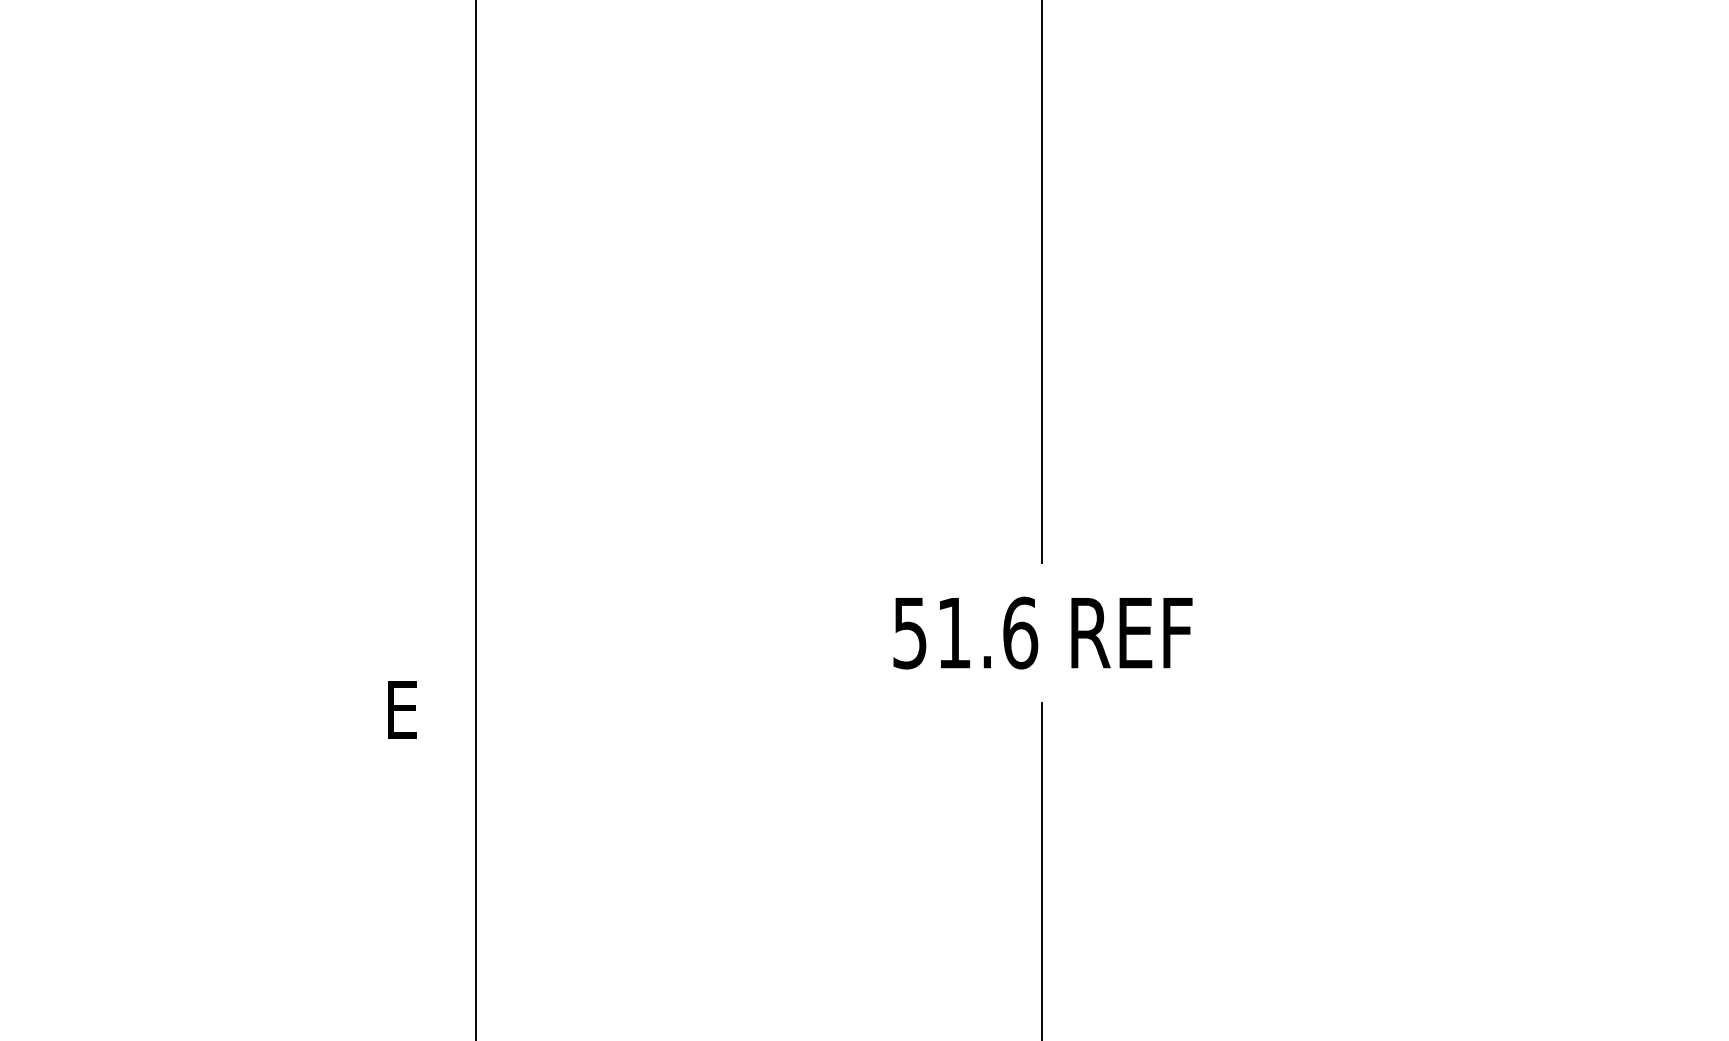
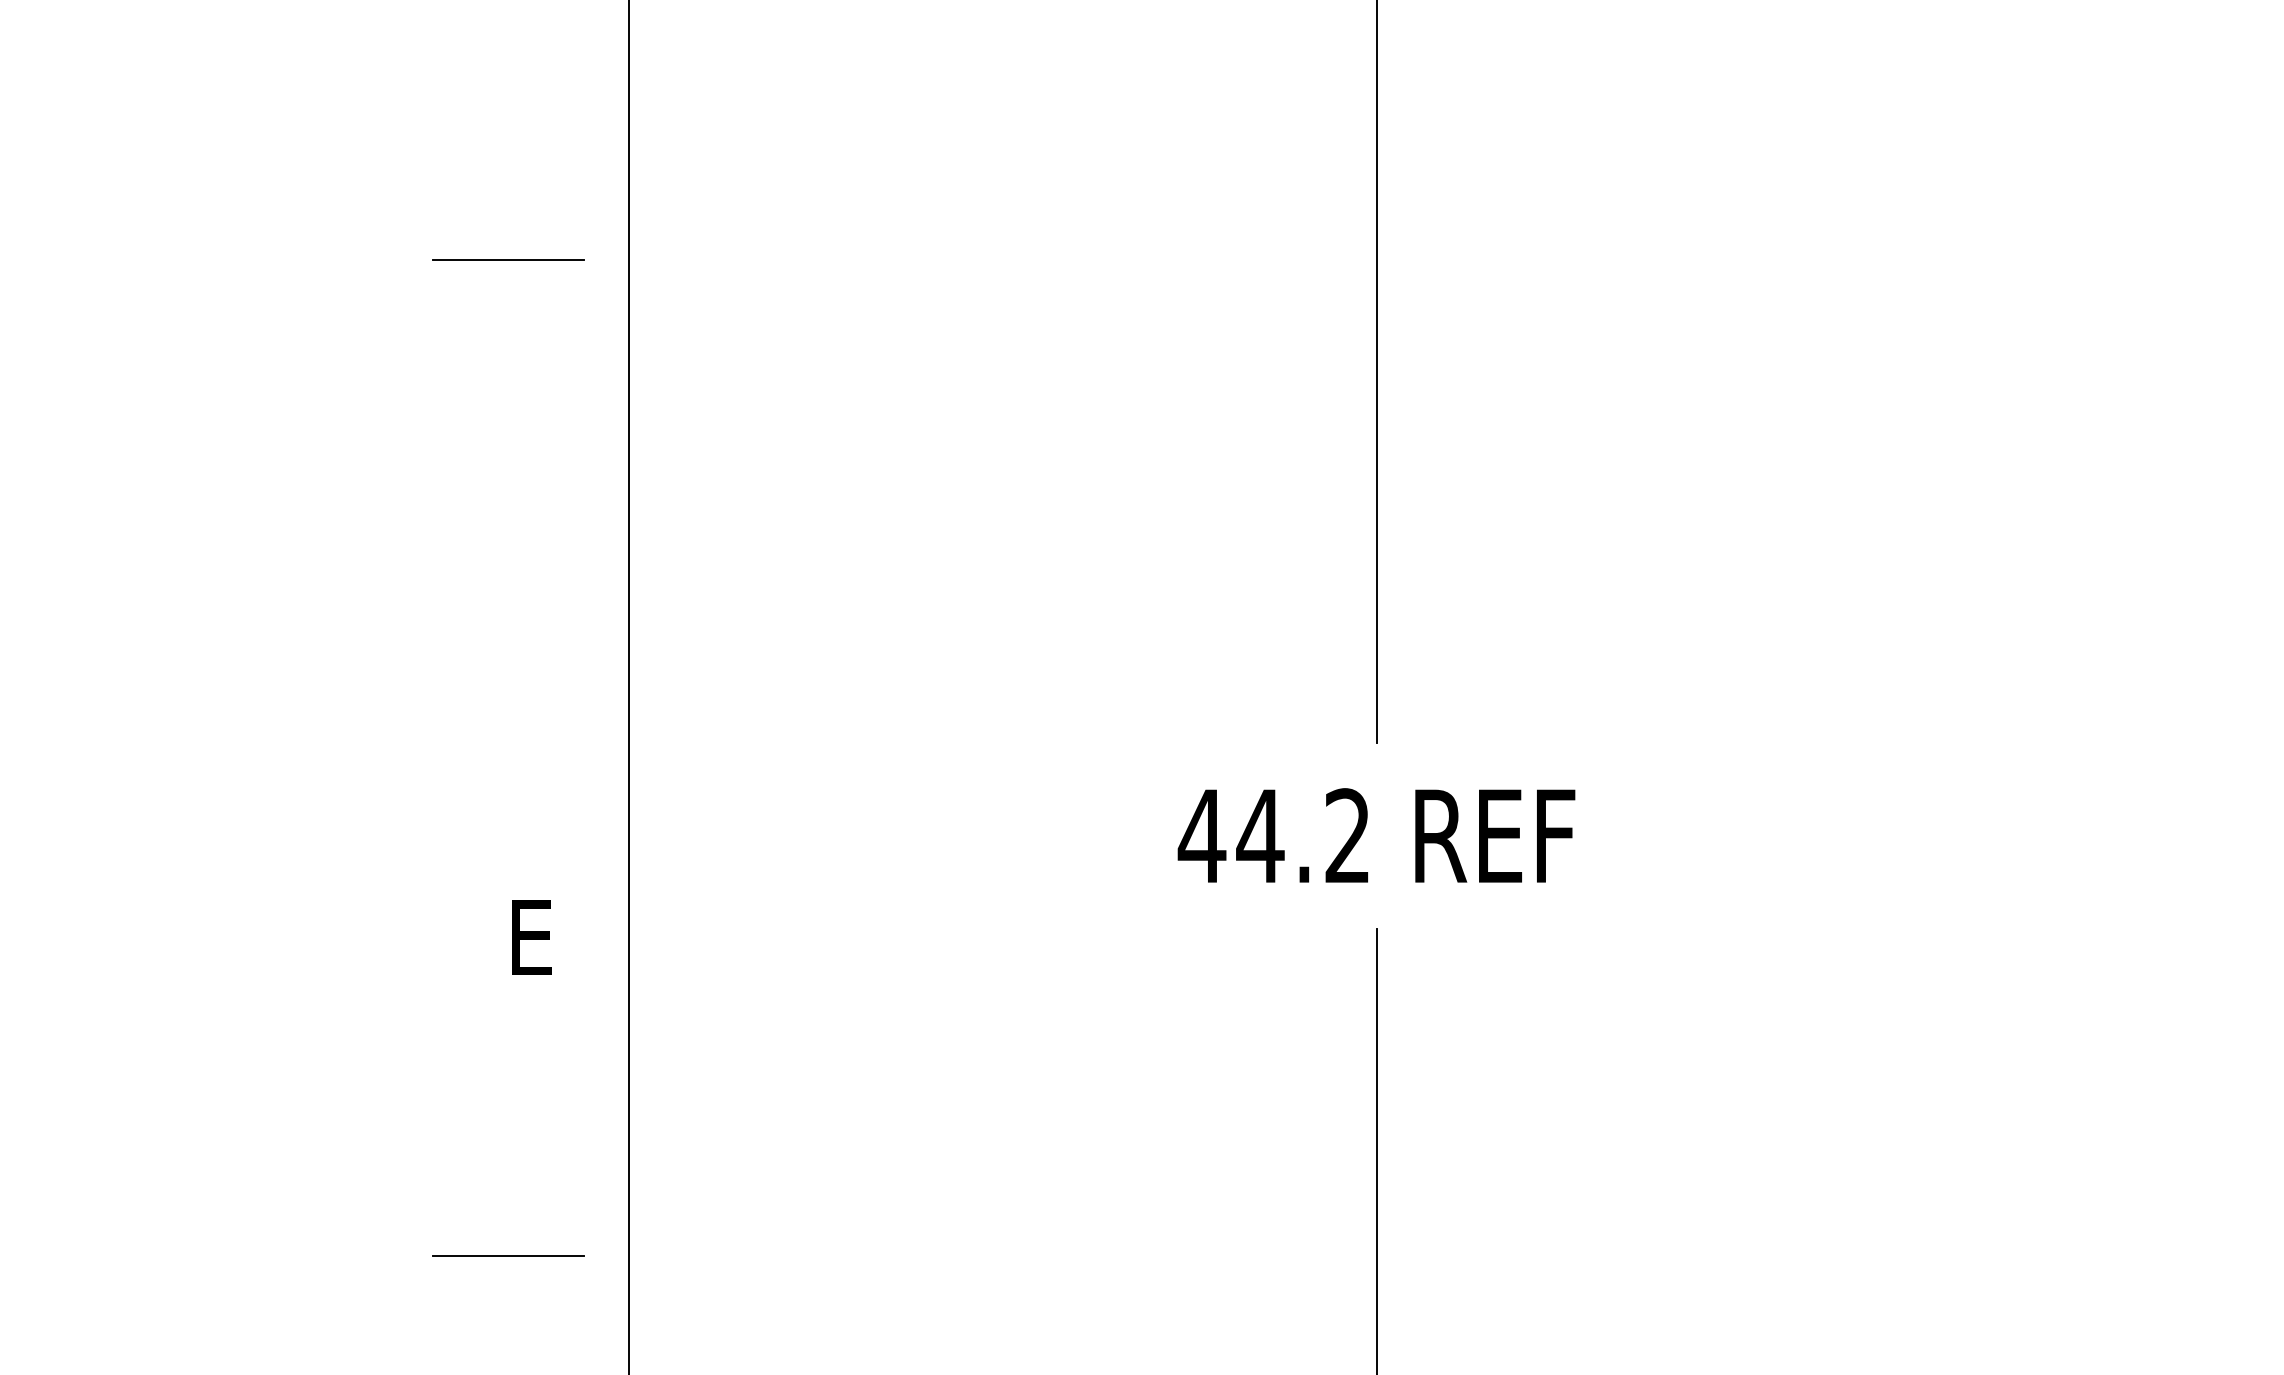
line: (384, 196) -> (508, 259), added
text: (964, 632) -> (1274, 835), 51.6 -> 44.2
line: (384, 951) -> (508, 1256), added

